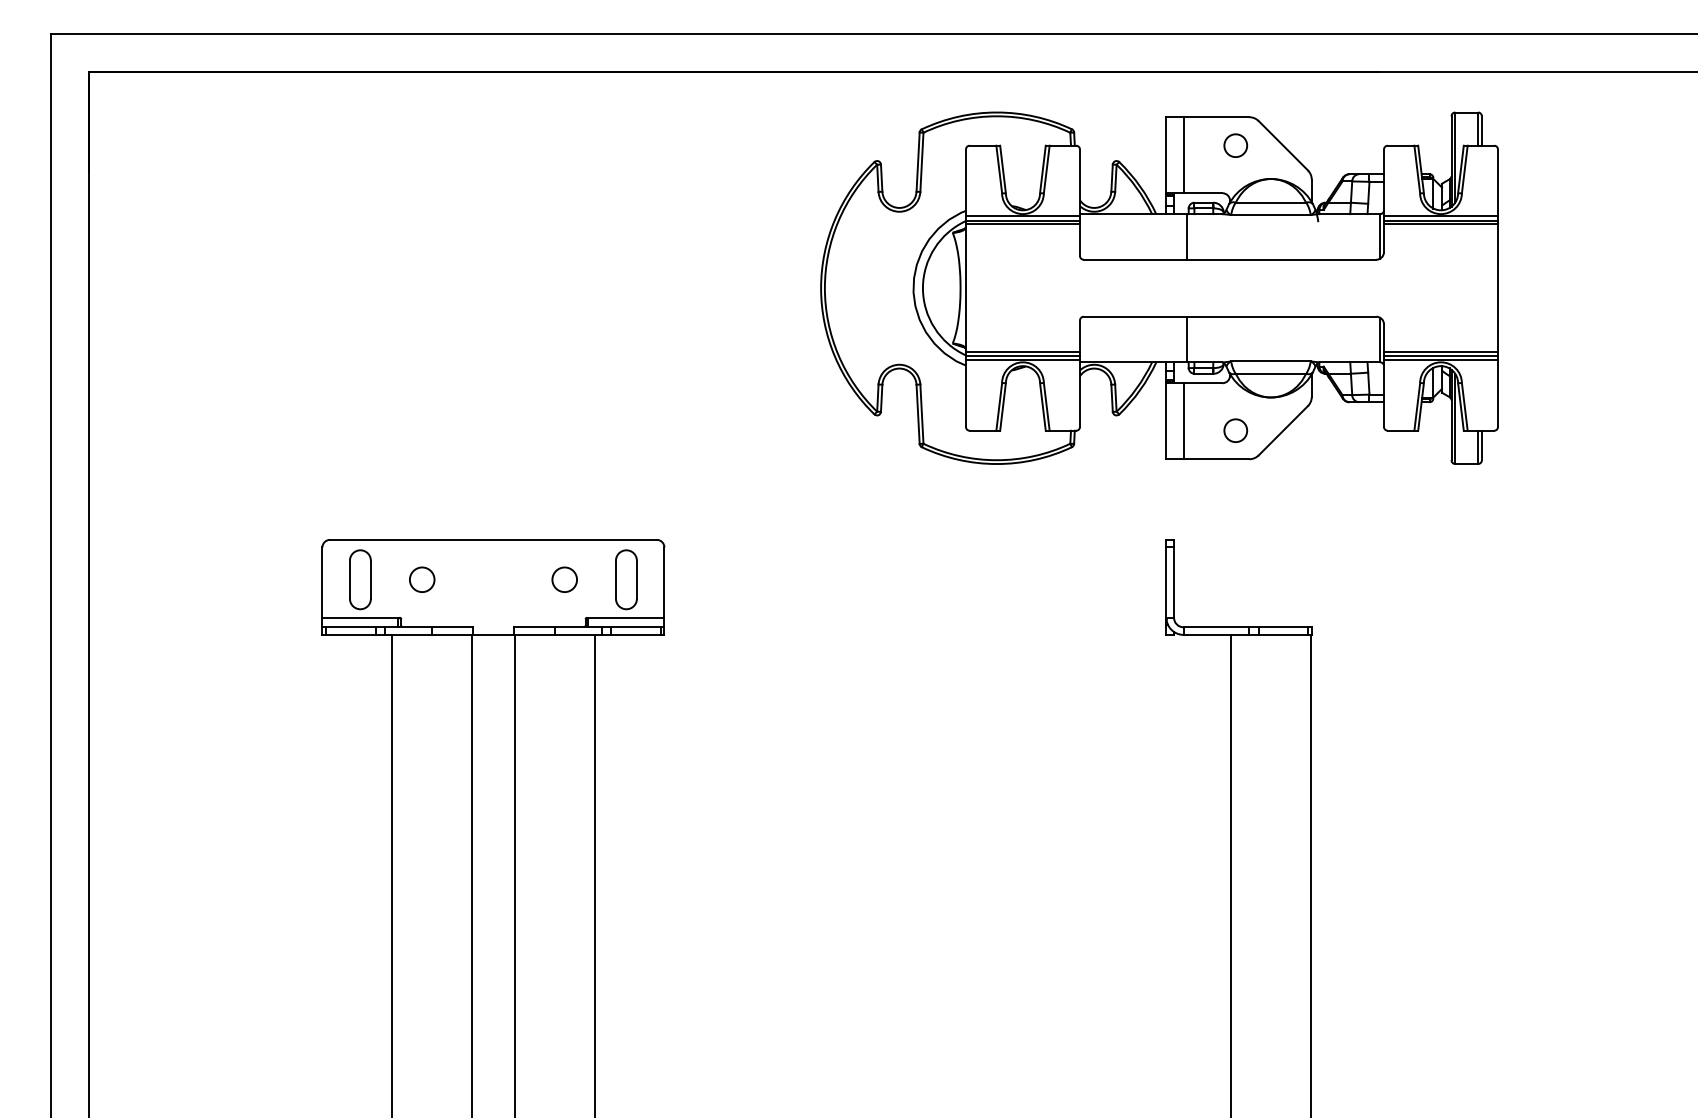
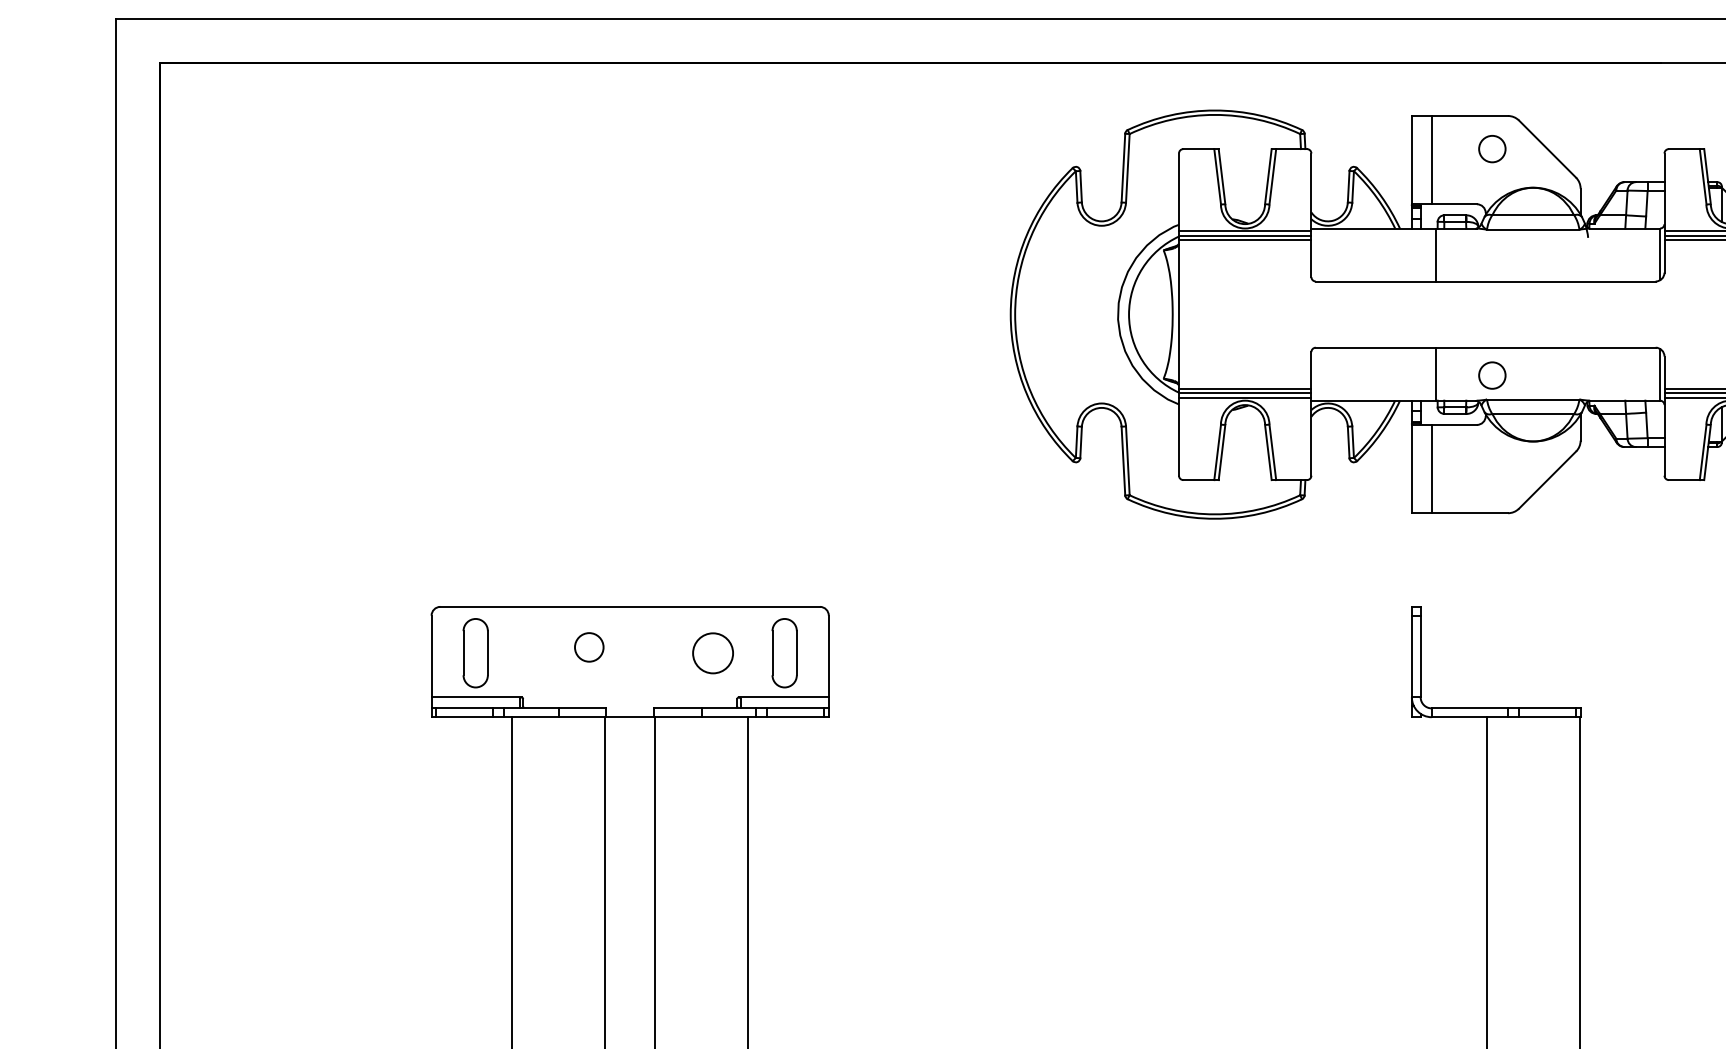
circle: (1235, 430) -> (1492, 375), moved
circle: (422, 579) -> (589, 647), moved
circle: (564, 579) -> (712, 652), size x1.4

